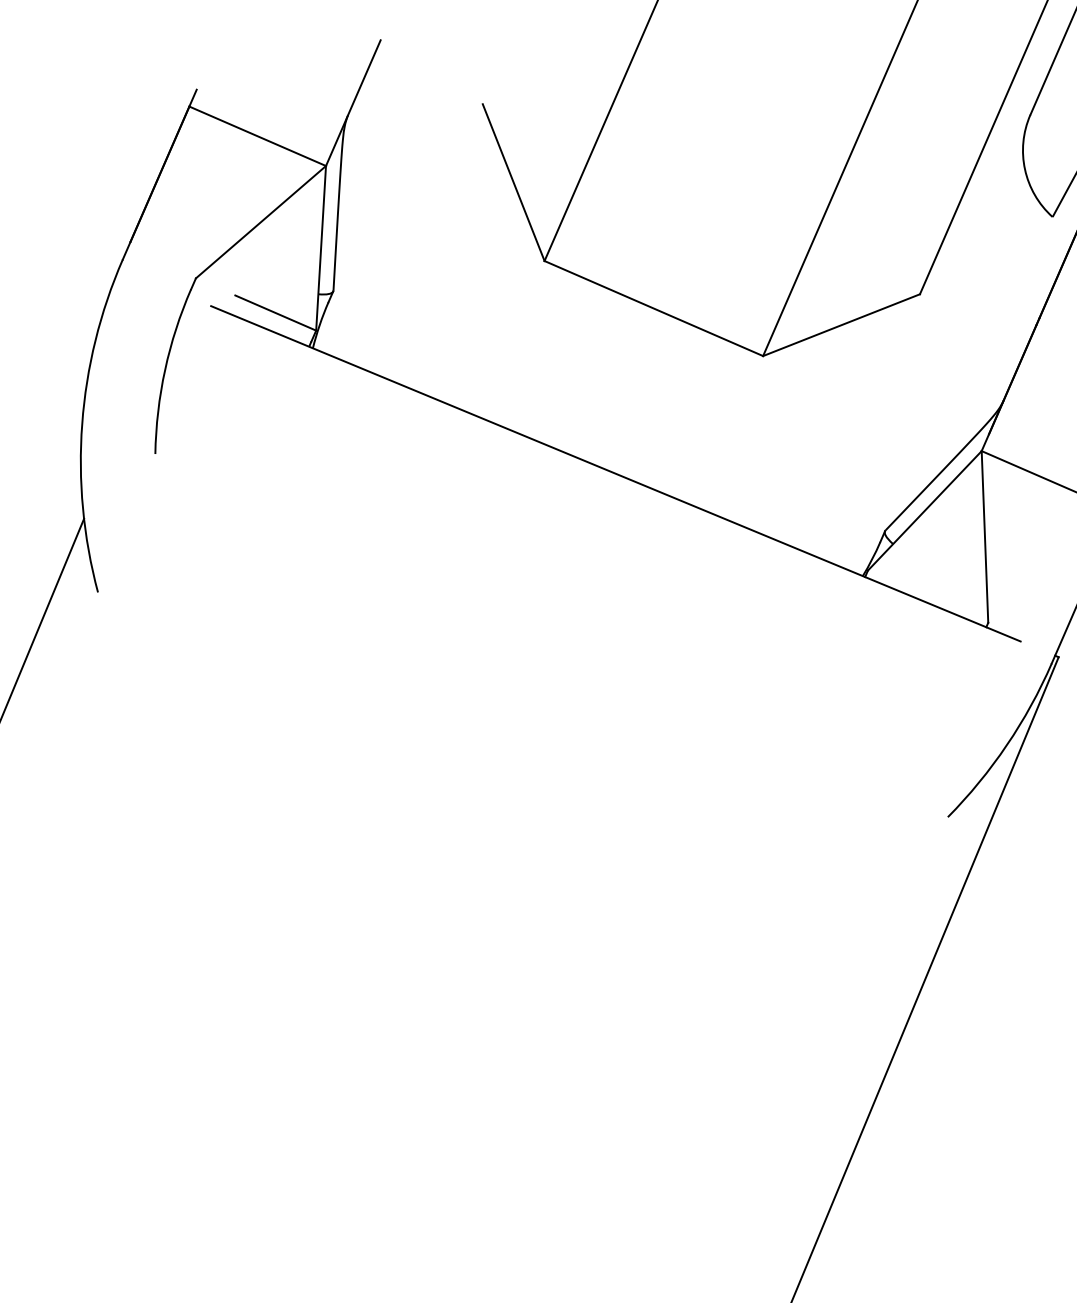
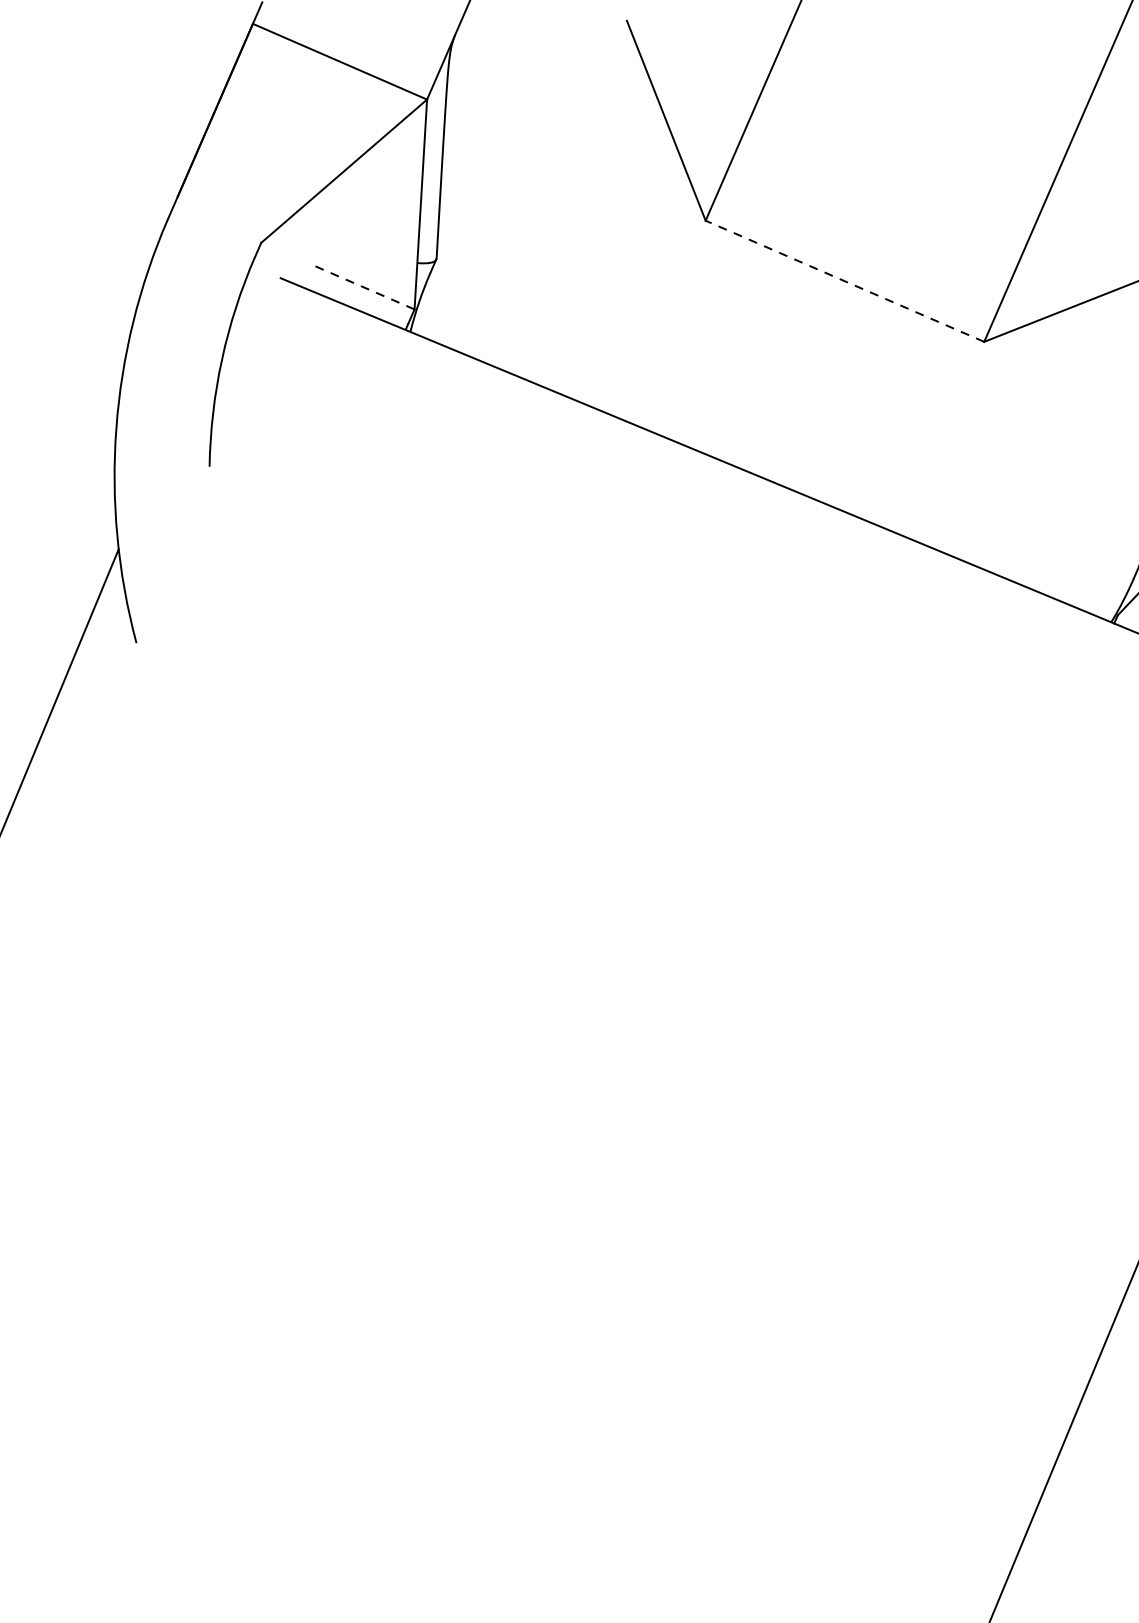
line: (653, 308) -> (844, 281), solid -> dashed
line: (275, 312) -> (362, 286), solid -> dashed

